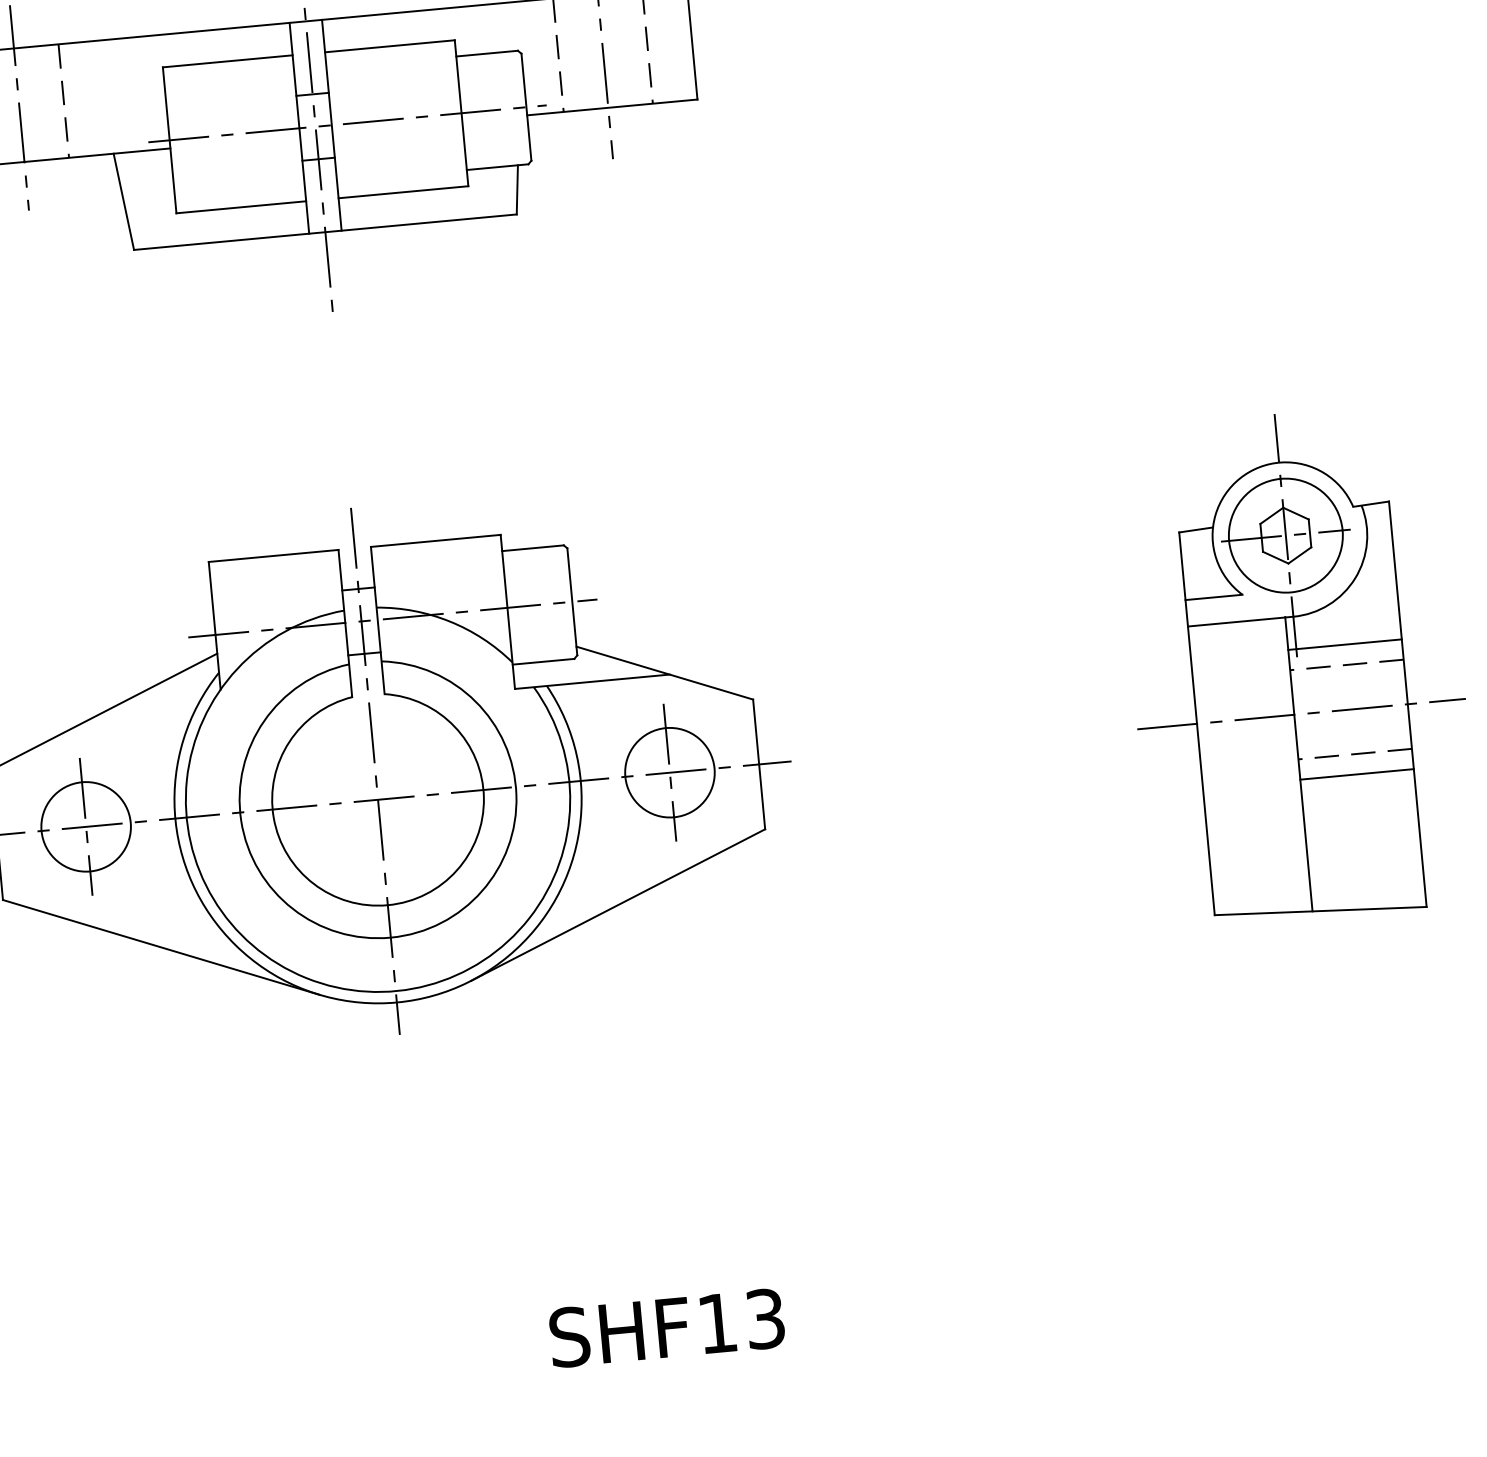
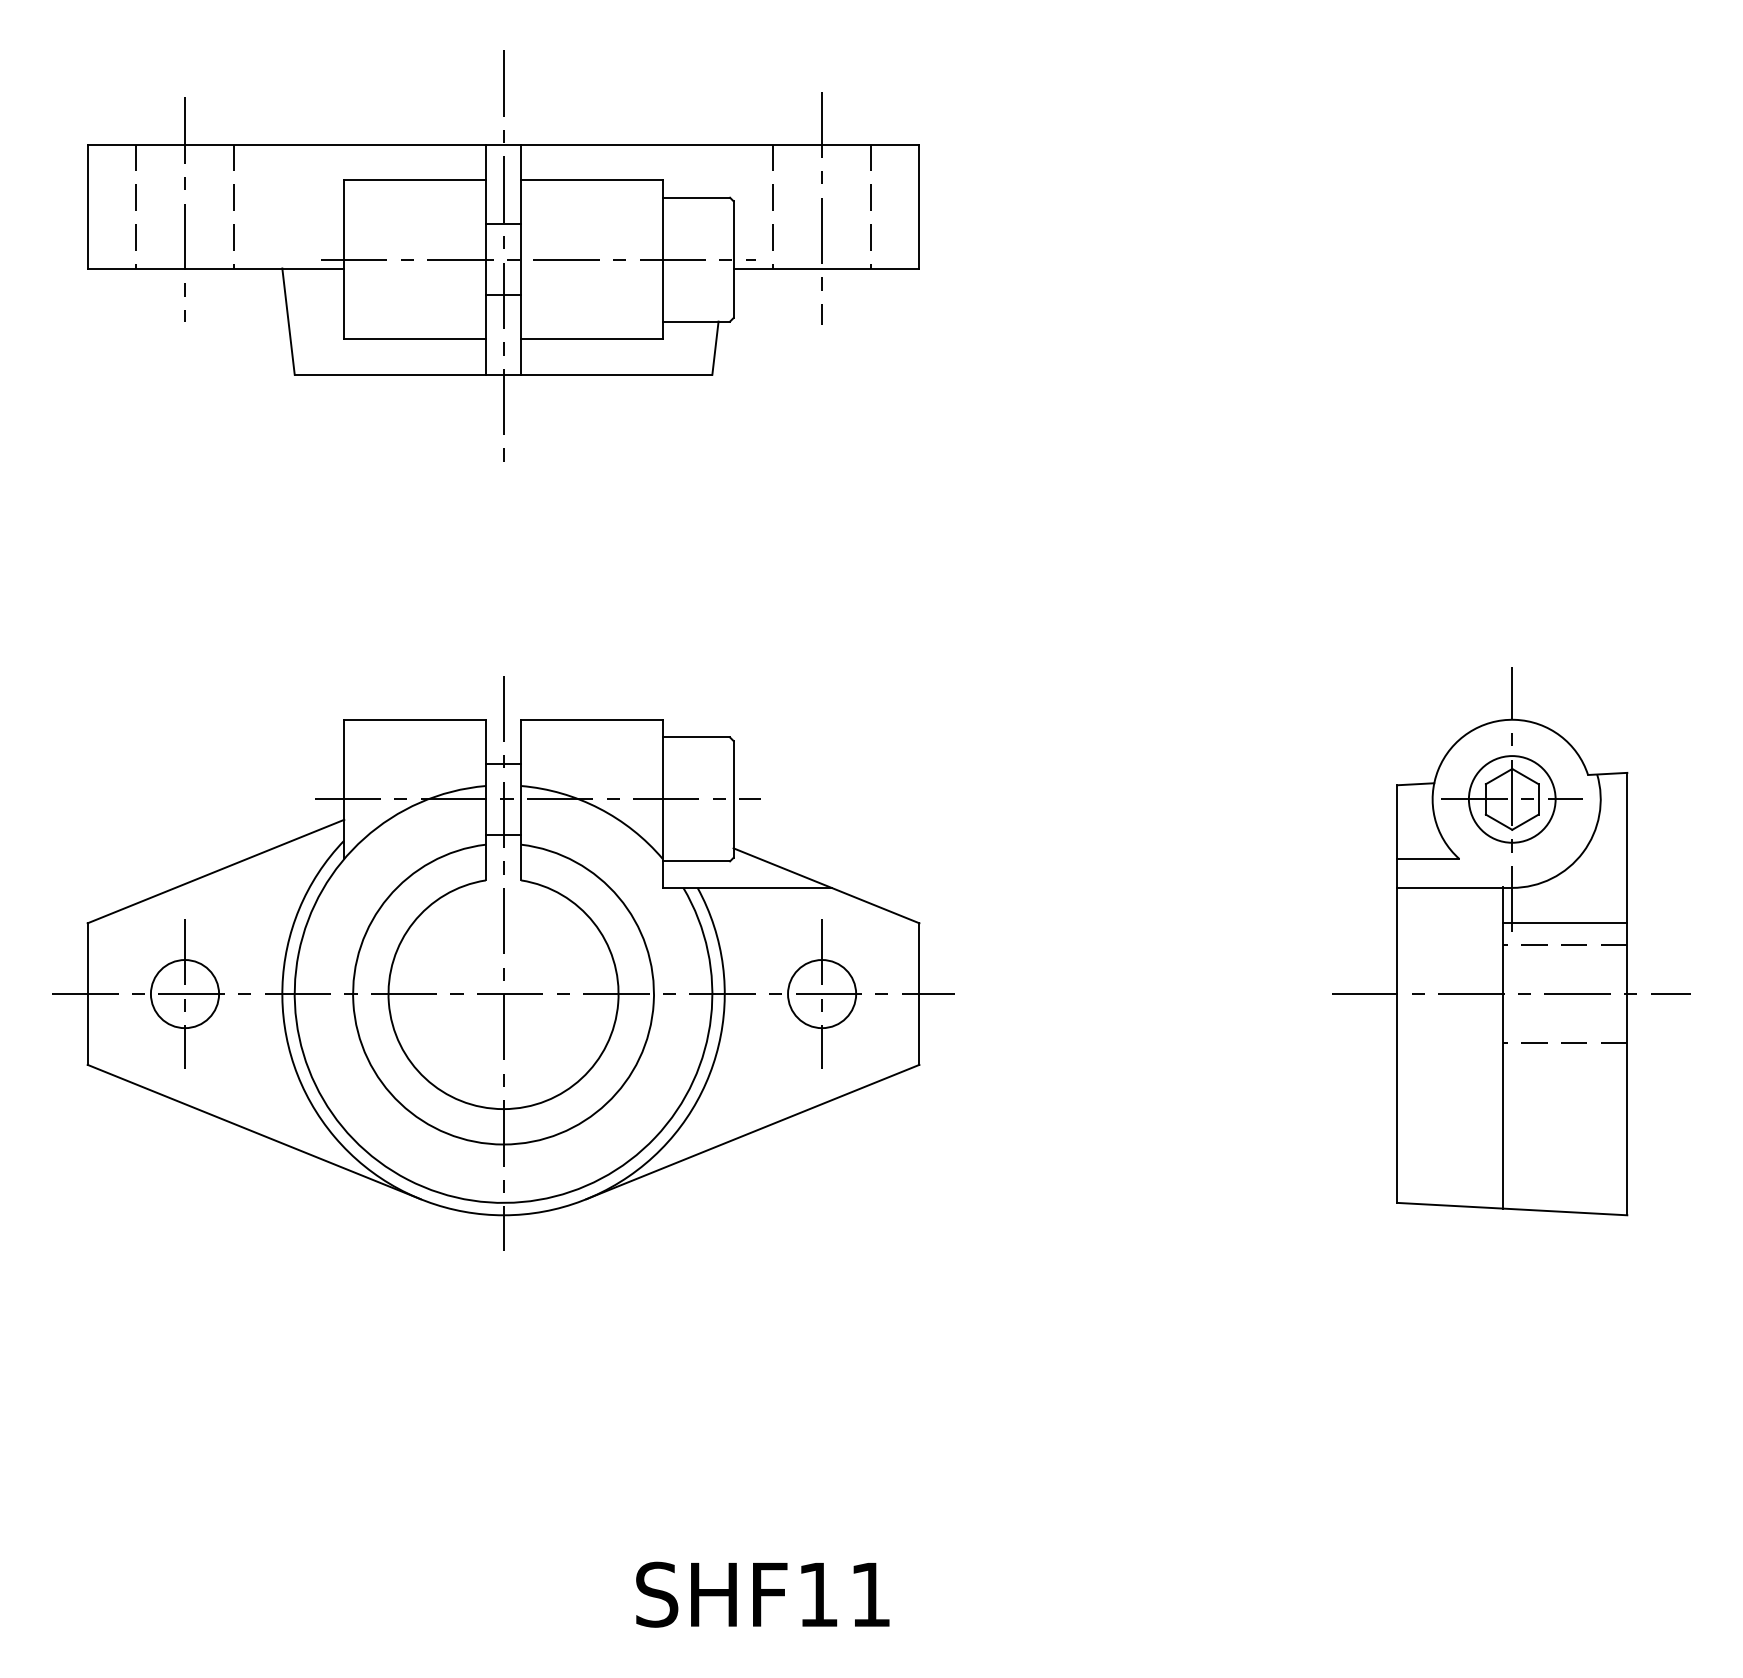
circle: (1286, 535) -> (1512, 799), size x0.7
circle: (669, 772) -> (821, 993), size x0.7
line: (1357, 774) -> (1565, 1064), removed
circle: (85, 826) -> (184, 993), size x0.7
text: (765, 1318) -> (870, 1594), SHF13 -> SHF11

